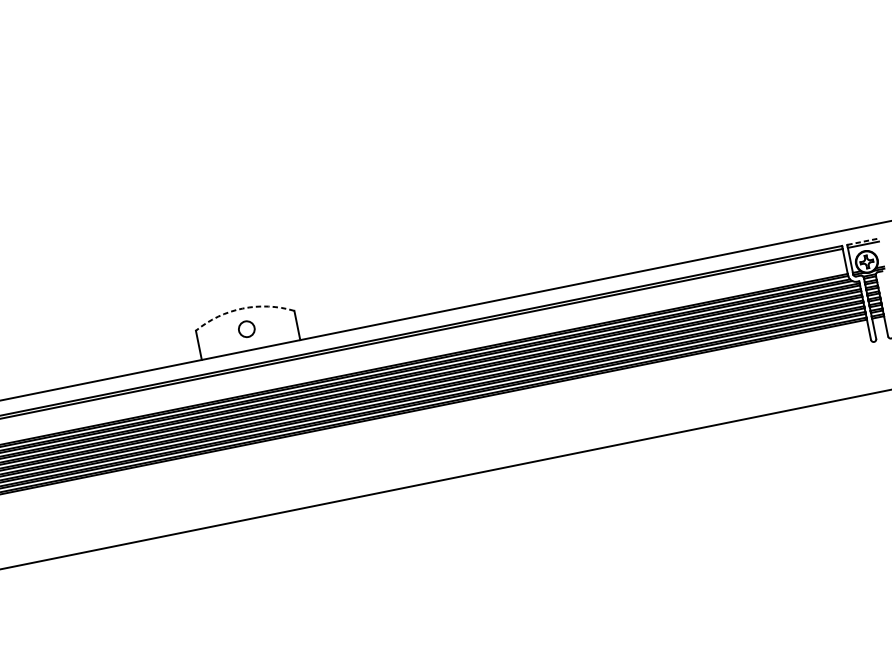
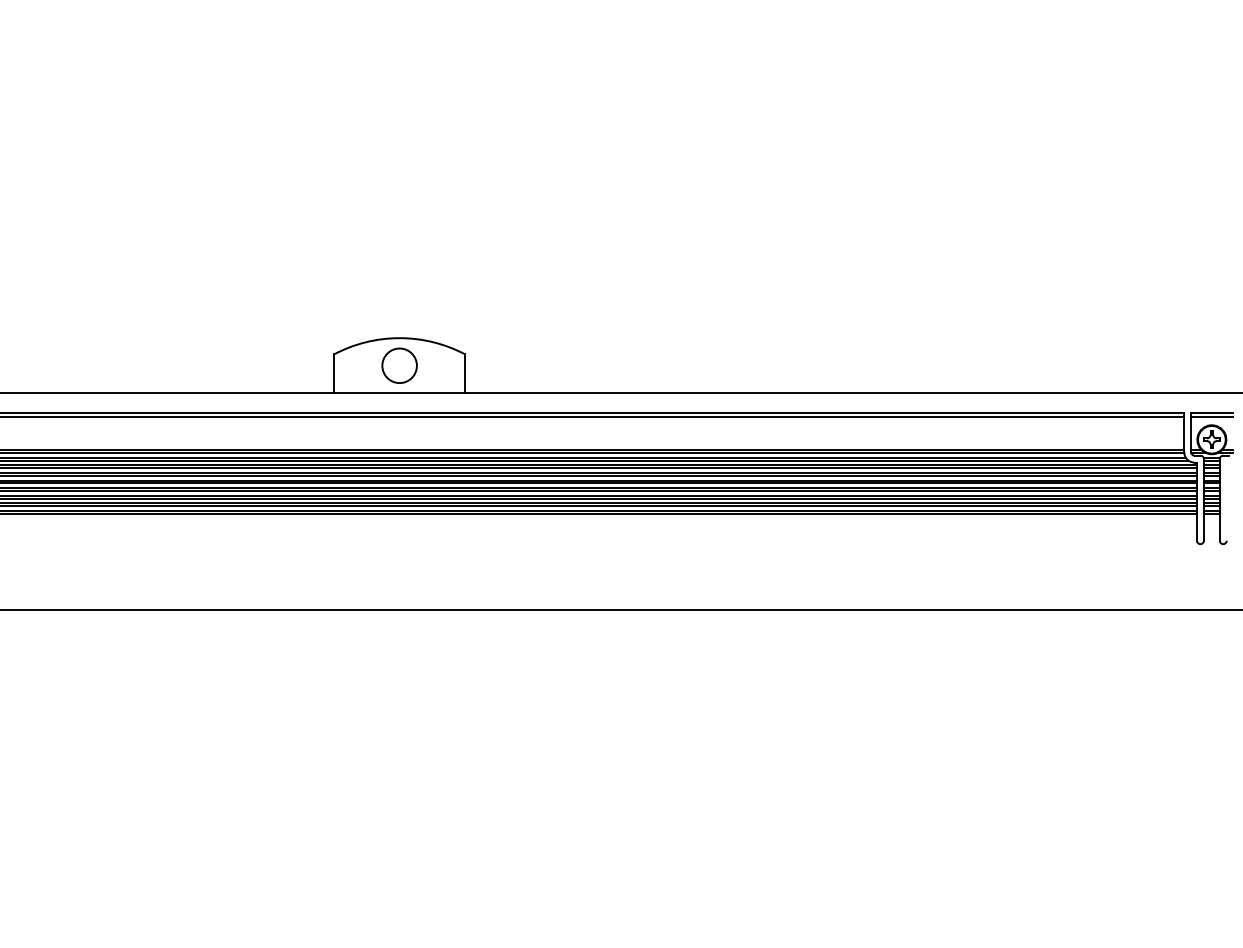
line: (862, 241) -> (1211, 412), dashed -> solid
arc: (242, 308) -> (399, 338), dashed -> solid
circle: (246, 329) -> (399, 365), size x1.67

